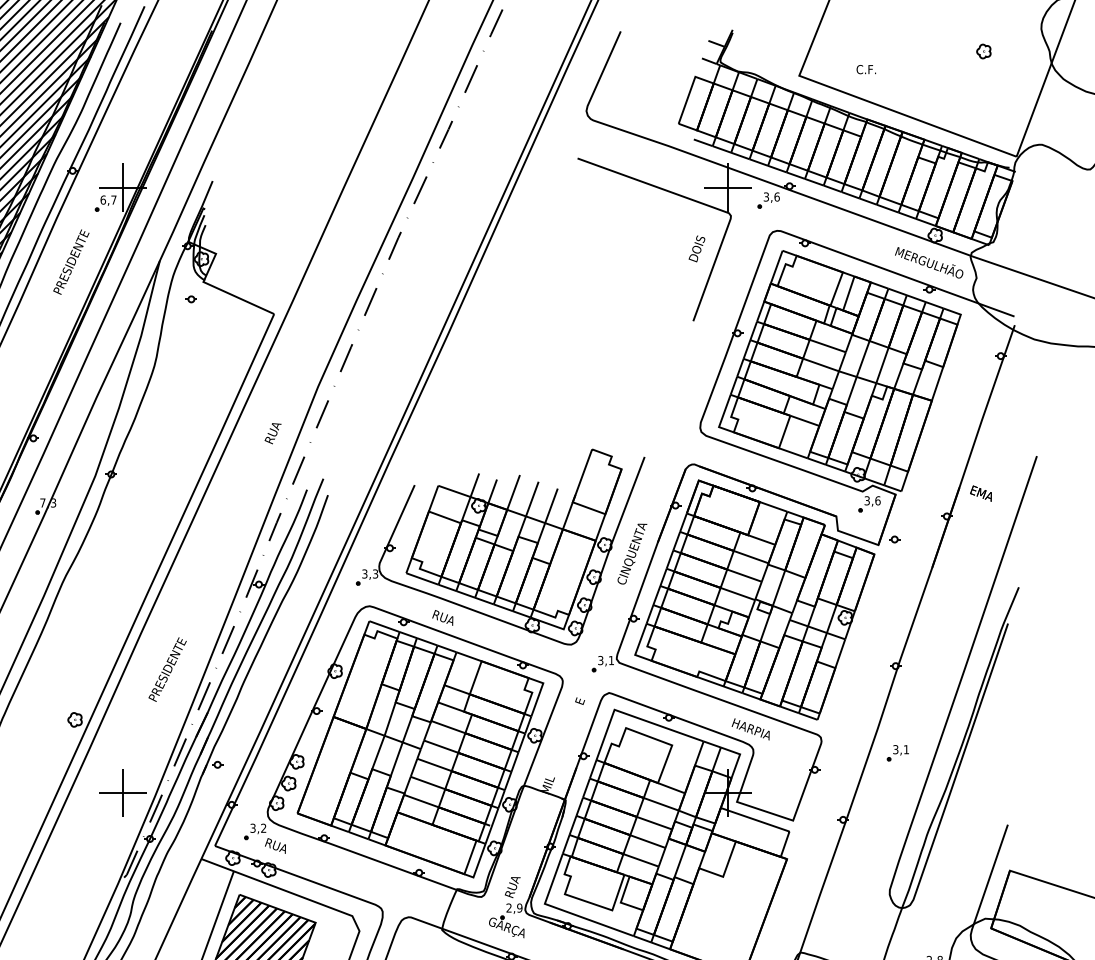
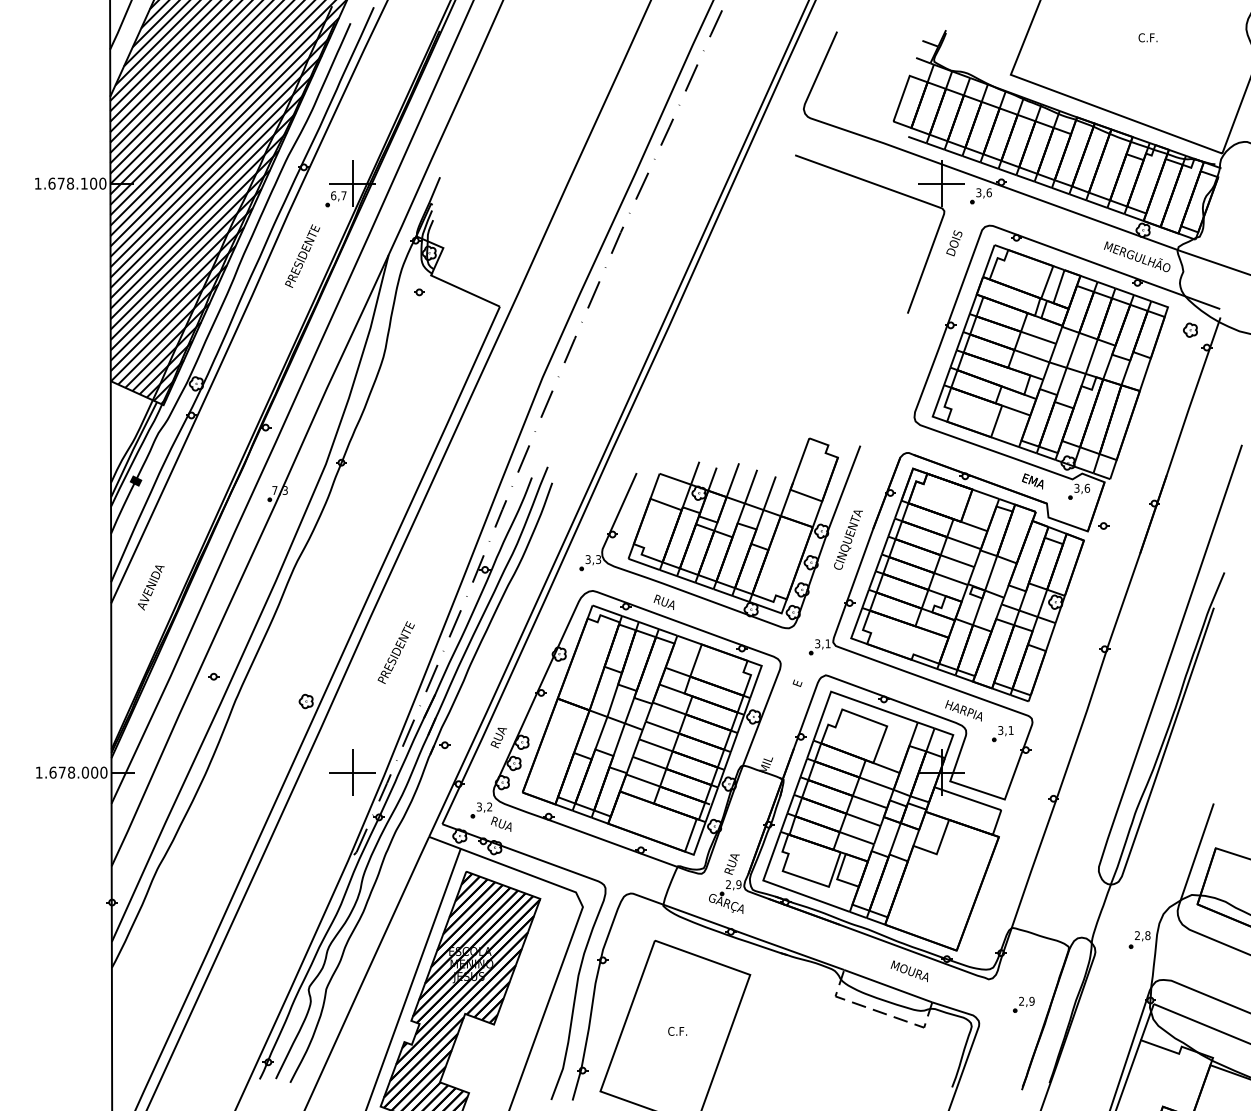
part: (983, 50) -> (1190, 329), moved
text: (865, 69) -> (1147, 37), moved
text: (697, 249) -> (954, 243), moved
text: (272, 433) -> (498, 737), moved
text: (980, 493) -> (1032, 481), moved
part: (897, 753) -> (1002, 734), moved

